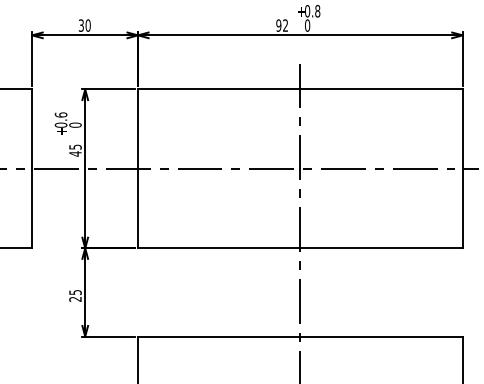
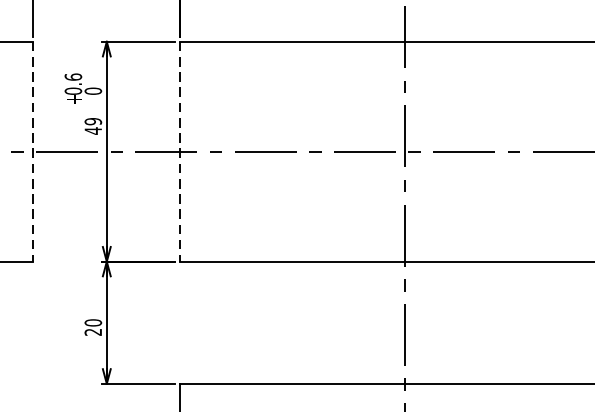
text: (75, 146) -> (93, 120), 45 -> 49
line: (32, 169) -> (33, 152), solid -> dashed
line: (138, 169) -> (180, 152), solid -> dashed
text: (75, 292) -> (93, 322), 25 -> 20

